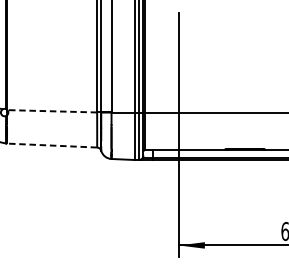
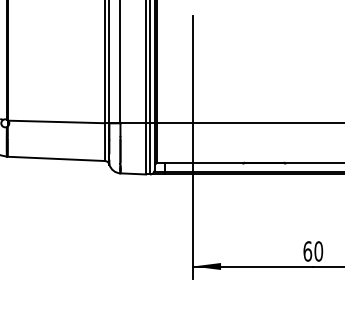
line: (52, 110) -> (56, 121), dashed -> solid
line: (52, 145) -> (56, 158), dashed -> solid

